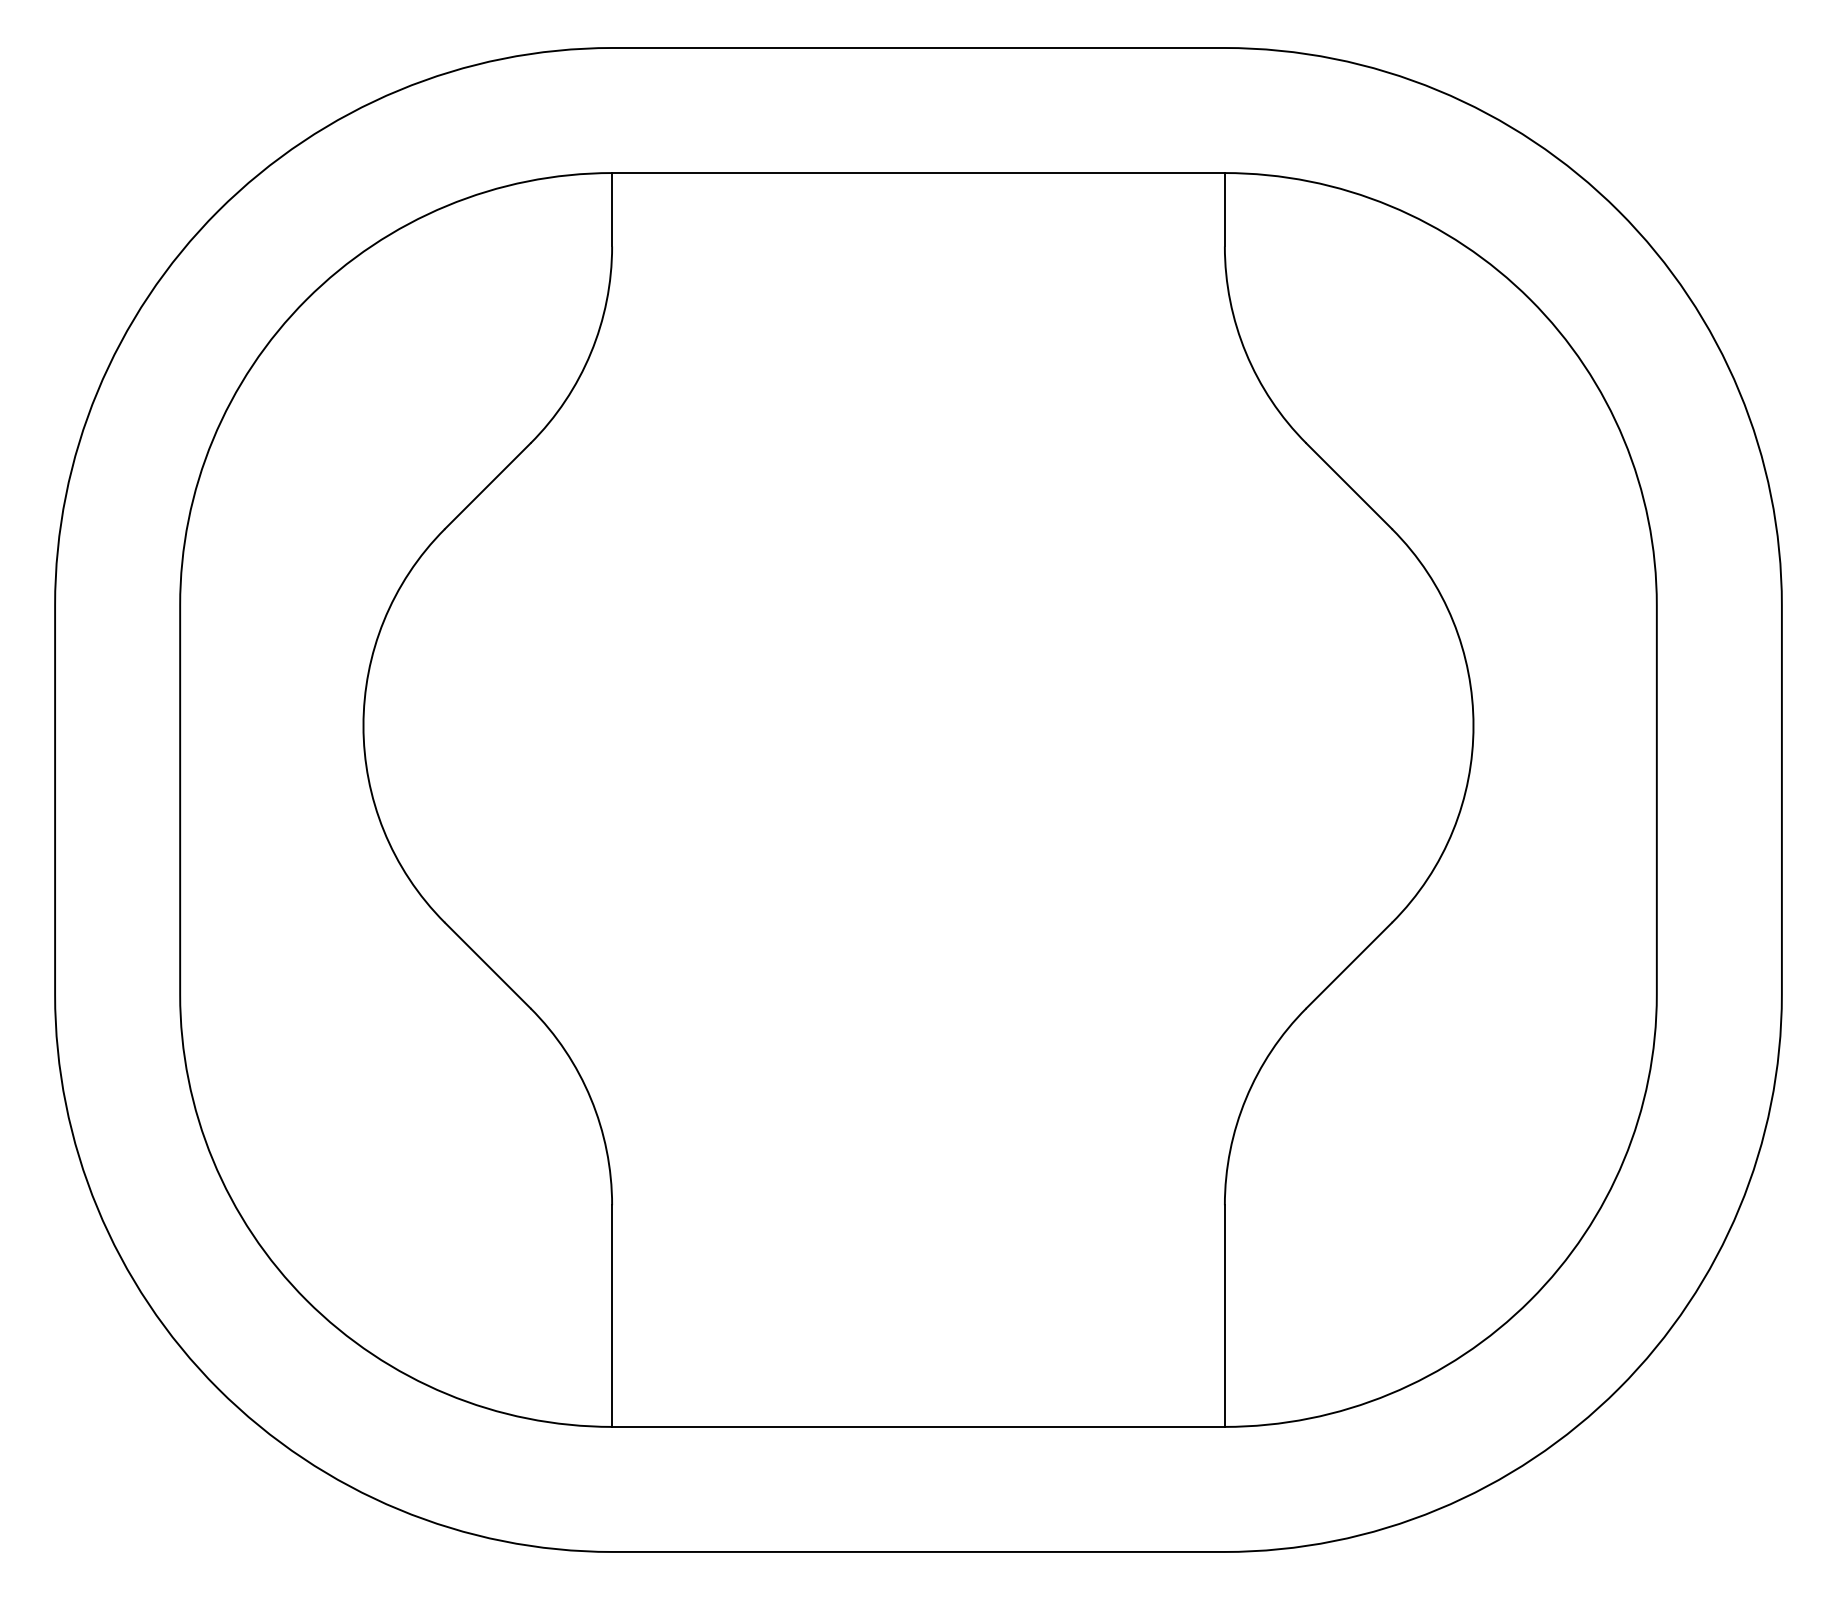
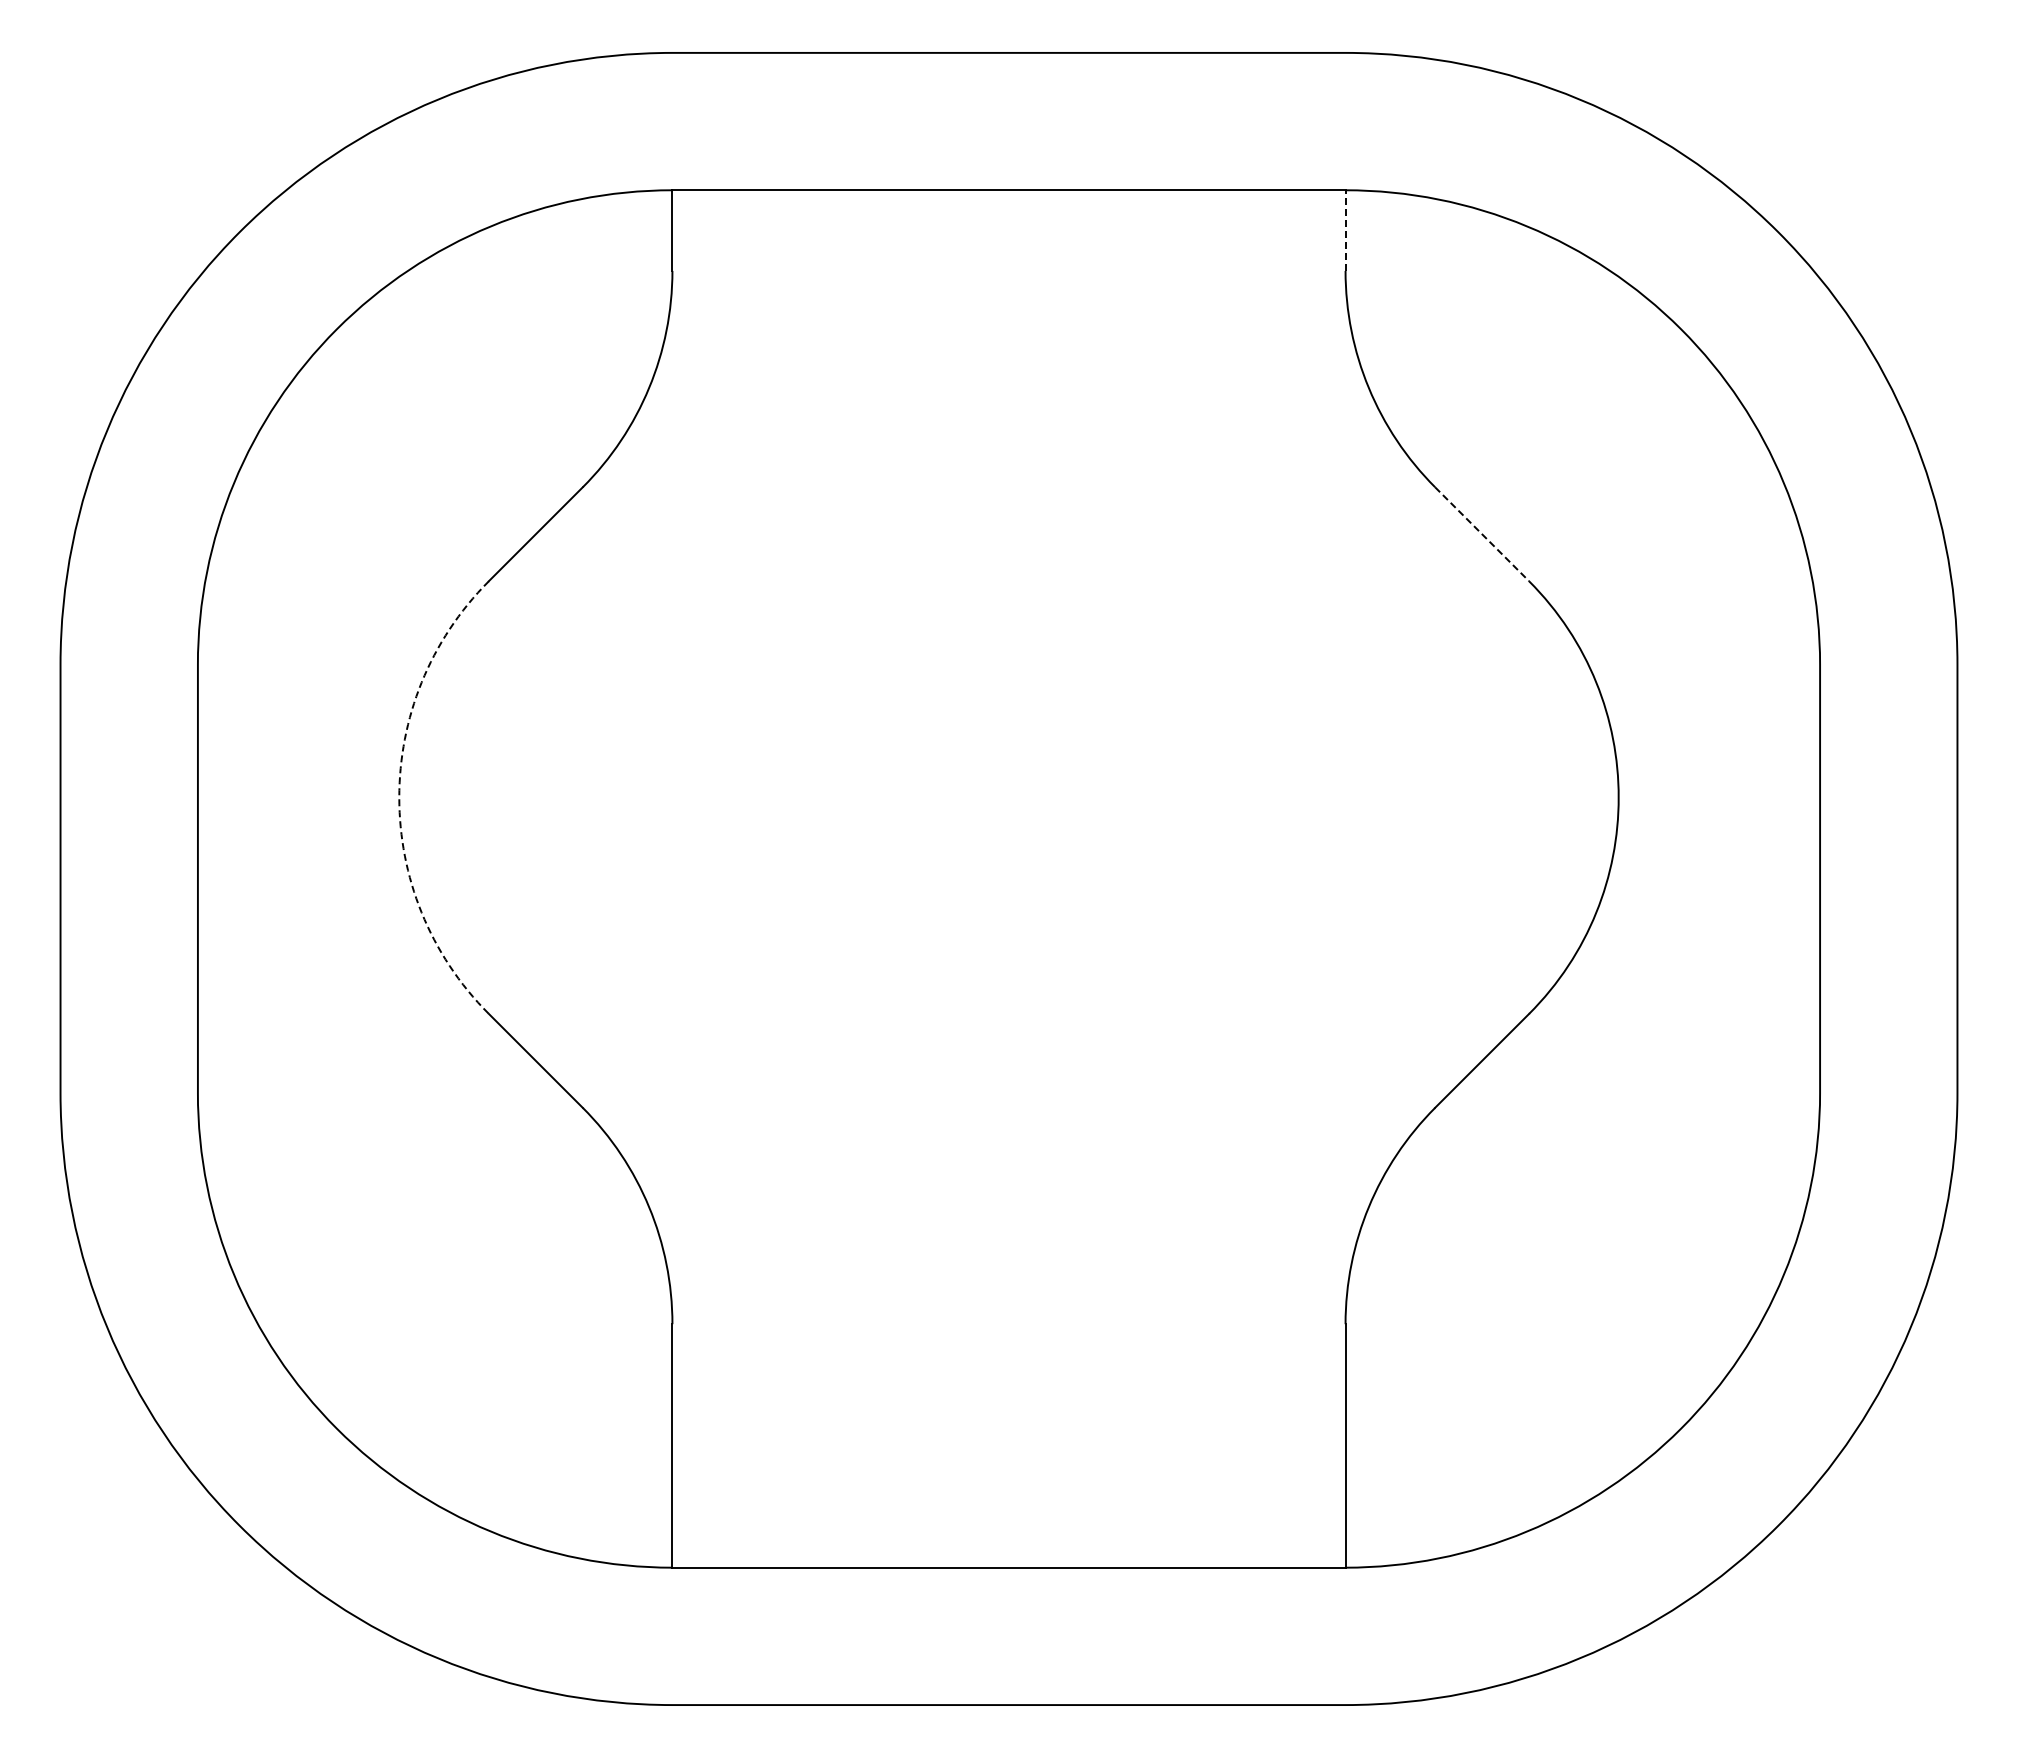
line: (1224, 209) -> (1345, 230), solid -> dashed
line: (1349, 486) -> (1482, 534), solid -> dashed
arc: (363, 725) -> (399, 797), solid -> dashed

